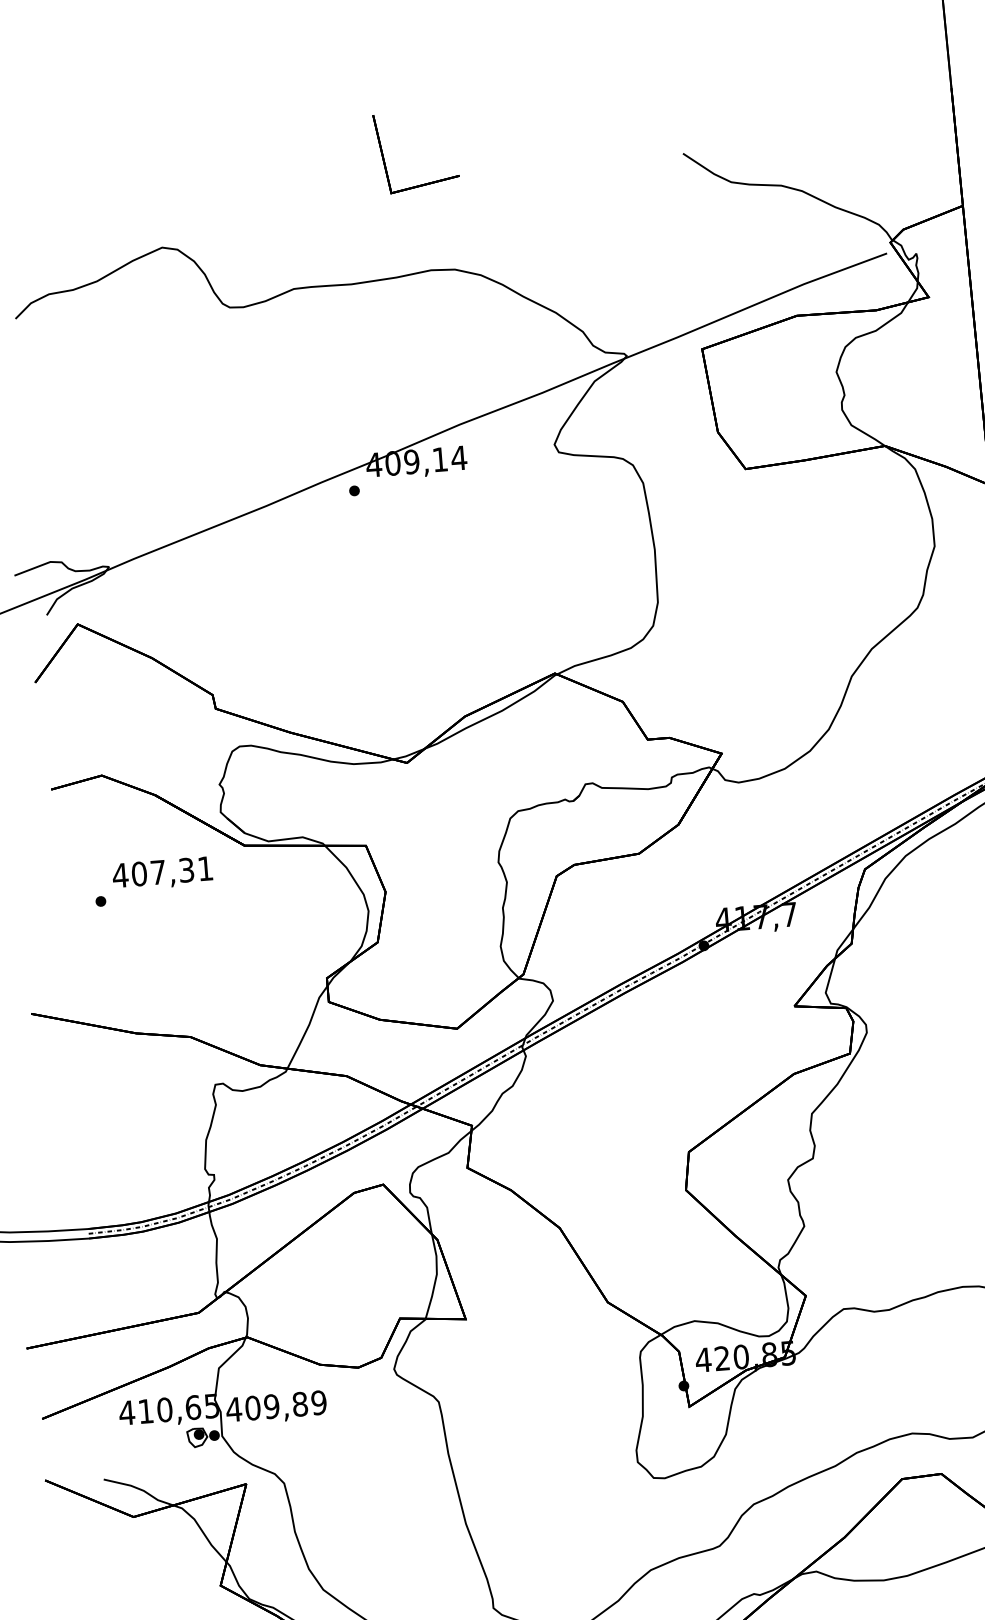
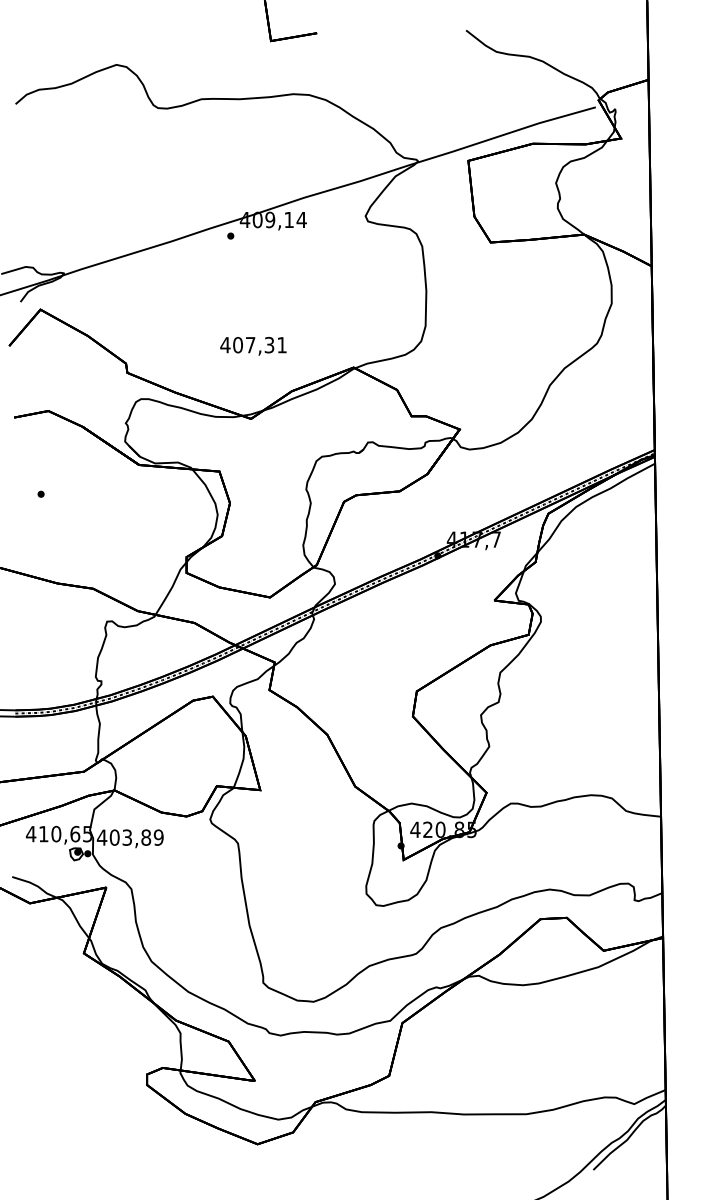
text: (162, 874) -> (253, 346), moved
text: (272, 1406) -> (127, 837), 409,89 -> 403,89

